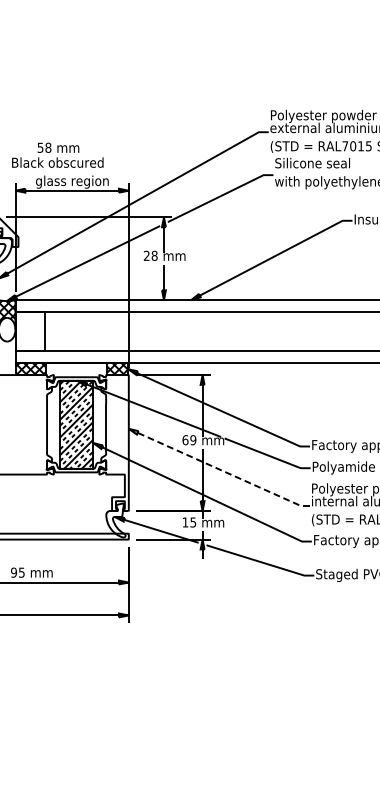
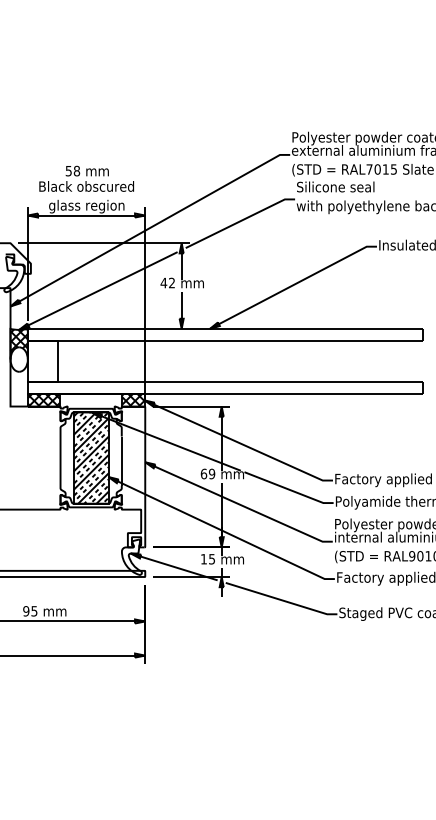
text: (57, 154) -> (86, 178), moved
text: (150, 255) -> (167, 282), 28 -> 42
line: (218, 468) -> (238, 503), dashed -> solid

